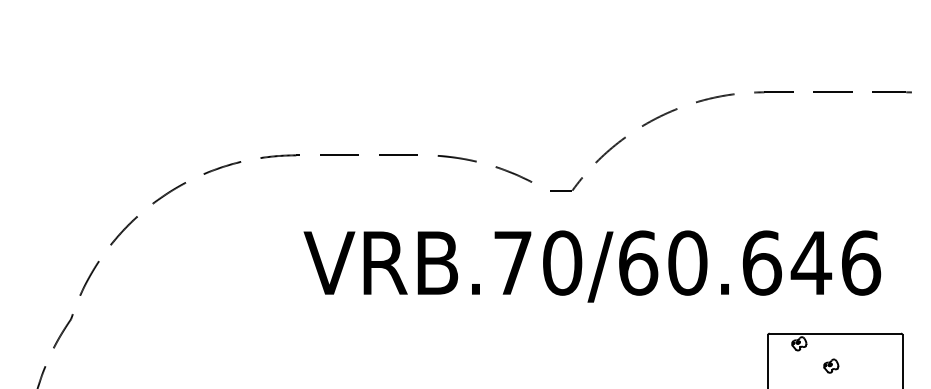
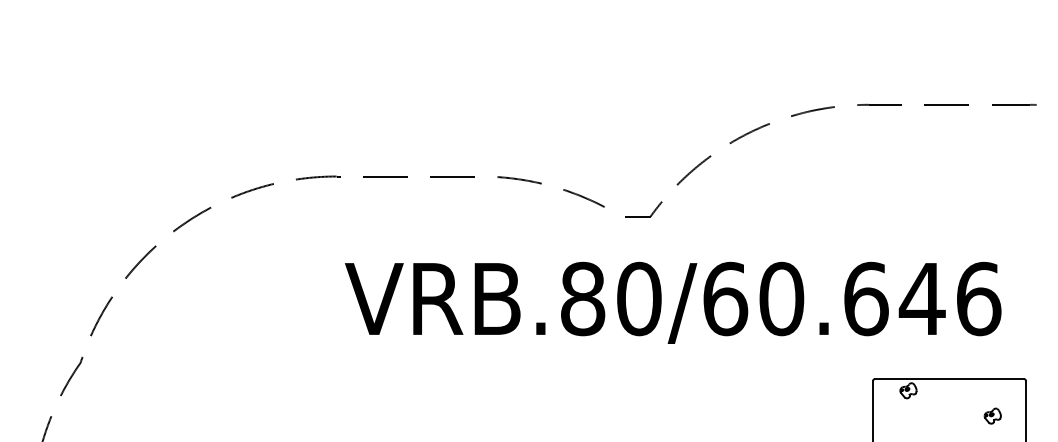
text: (513, 262) -> (583, 298), VRB.70/60.646 -> VRB.80/60.646
part: (830, 365) -> (992, 415), moved

